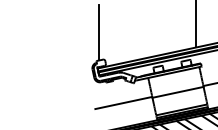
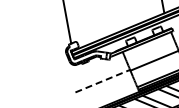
line: (123, 103) -> (102, 81), solid -> dashed

